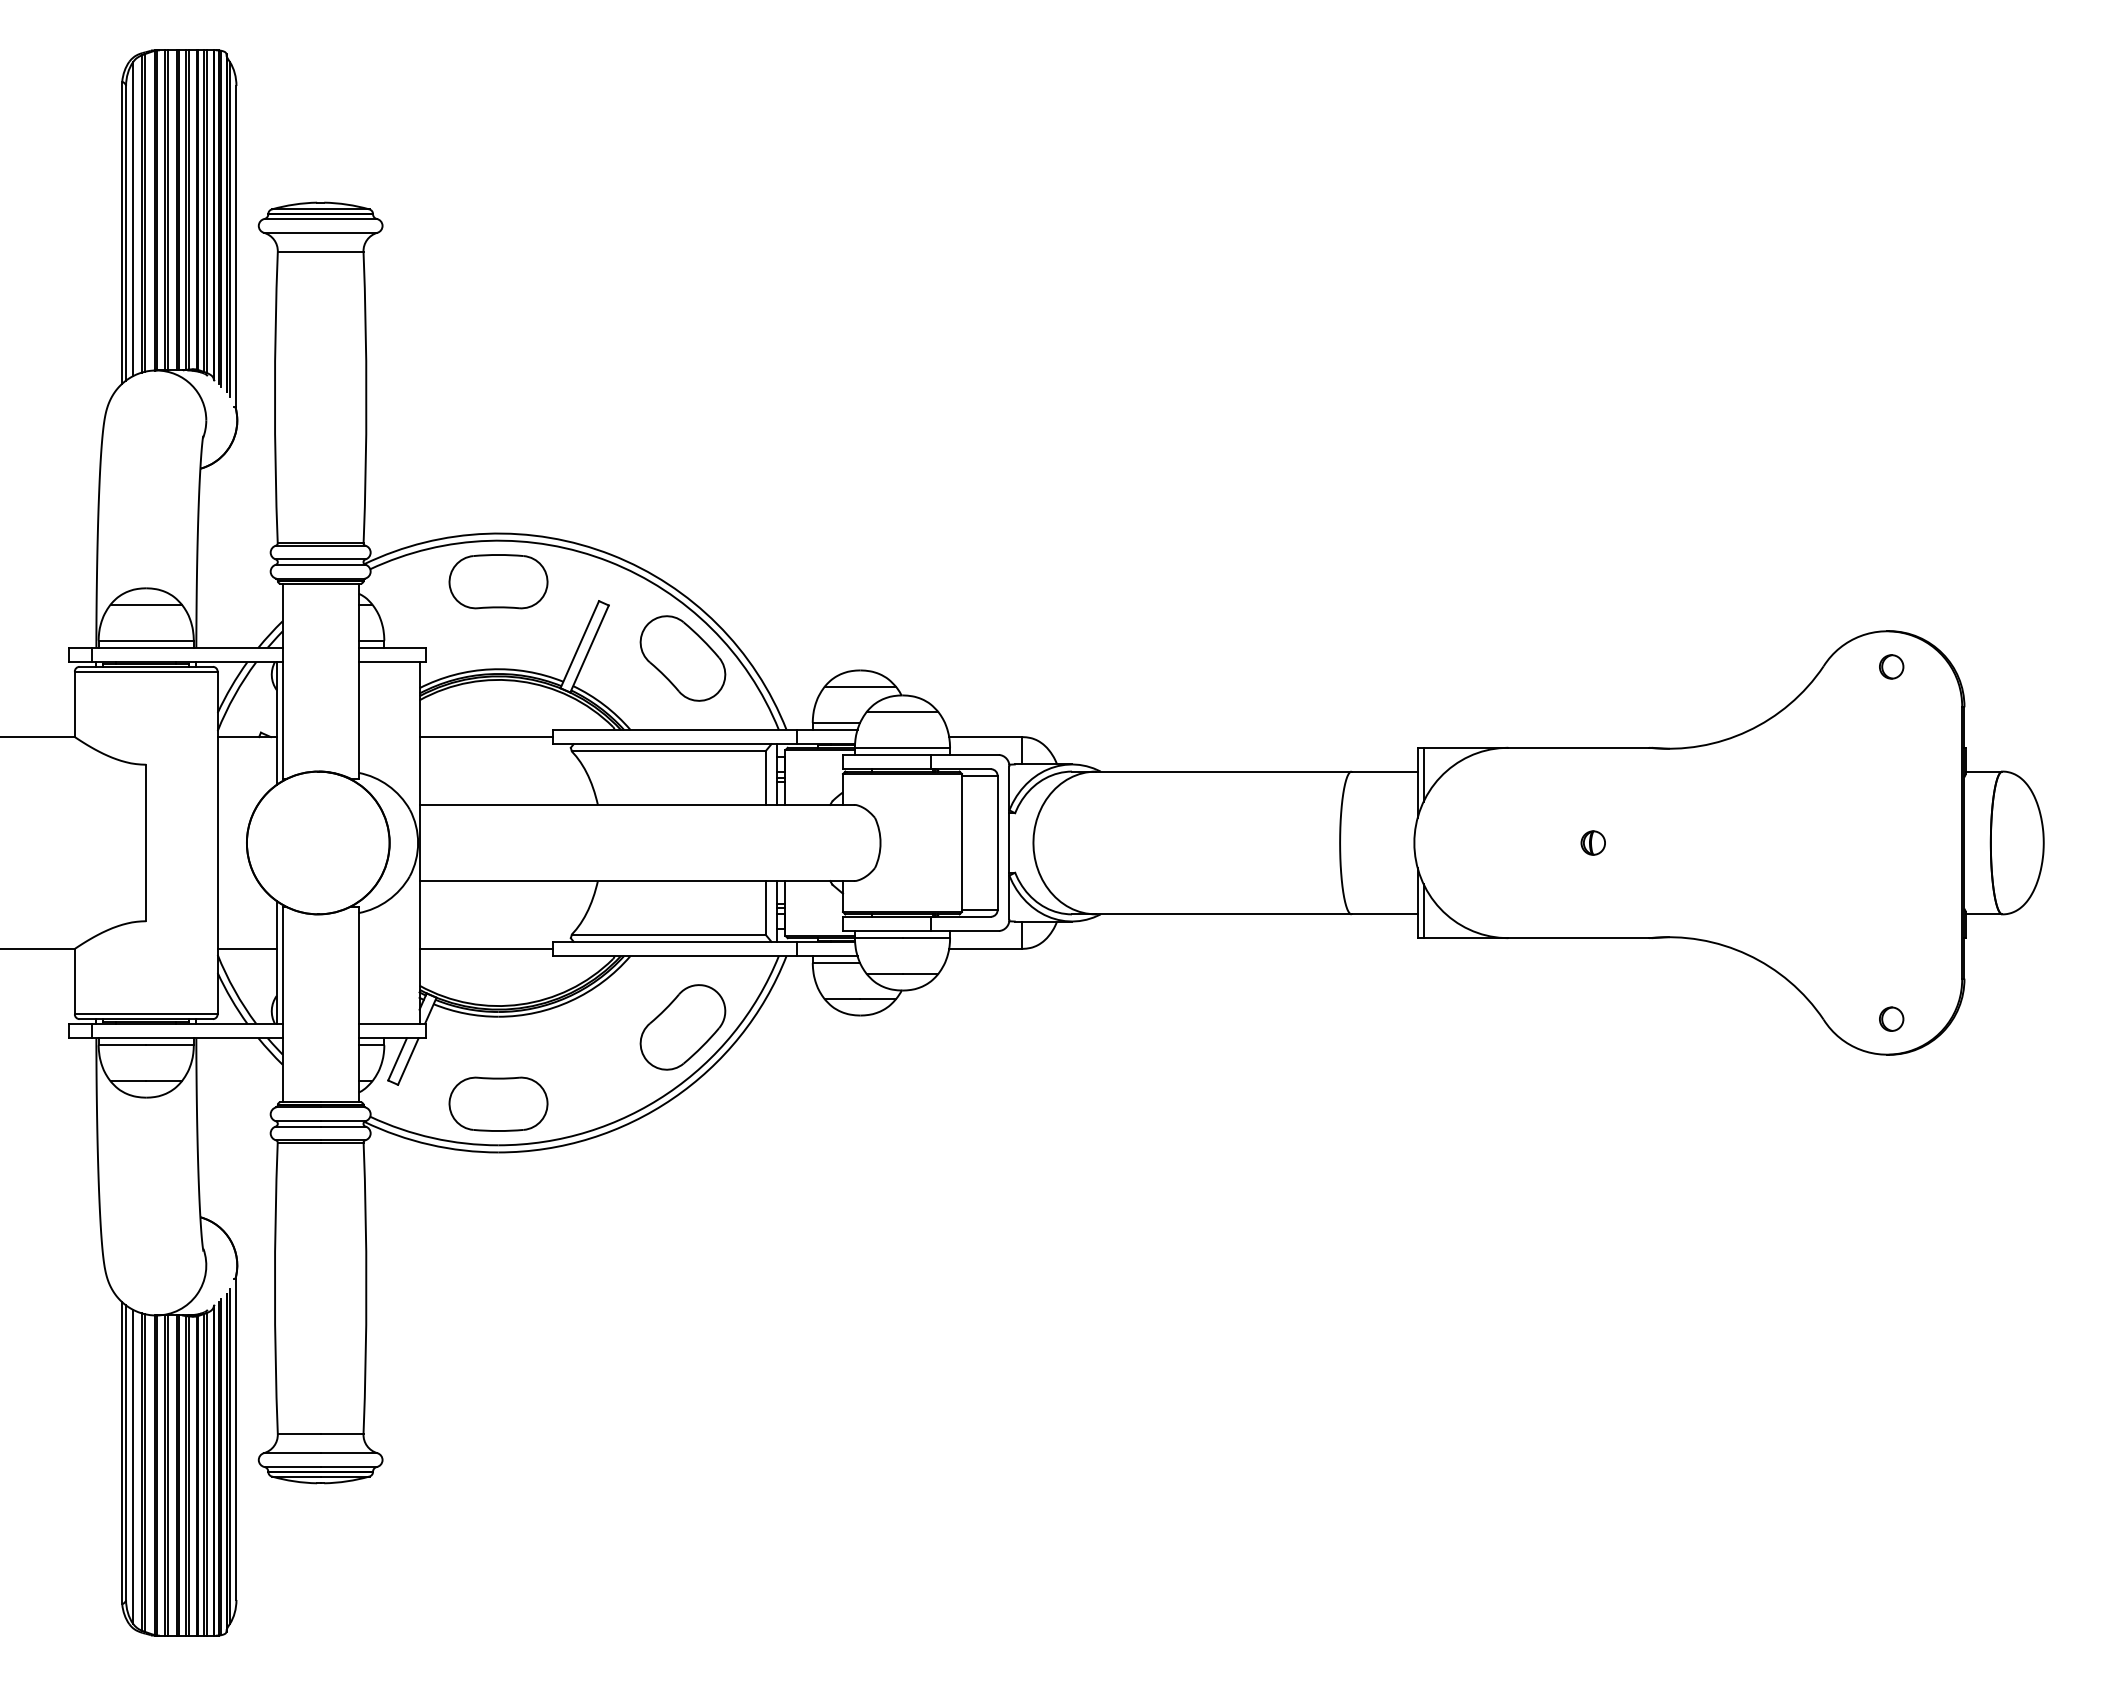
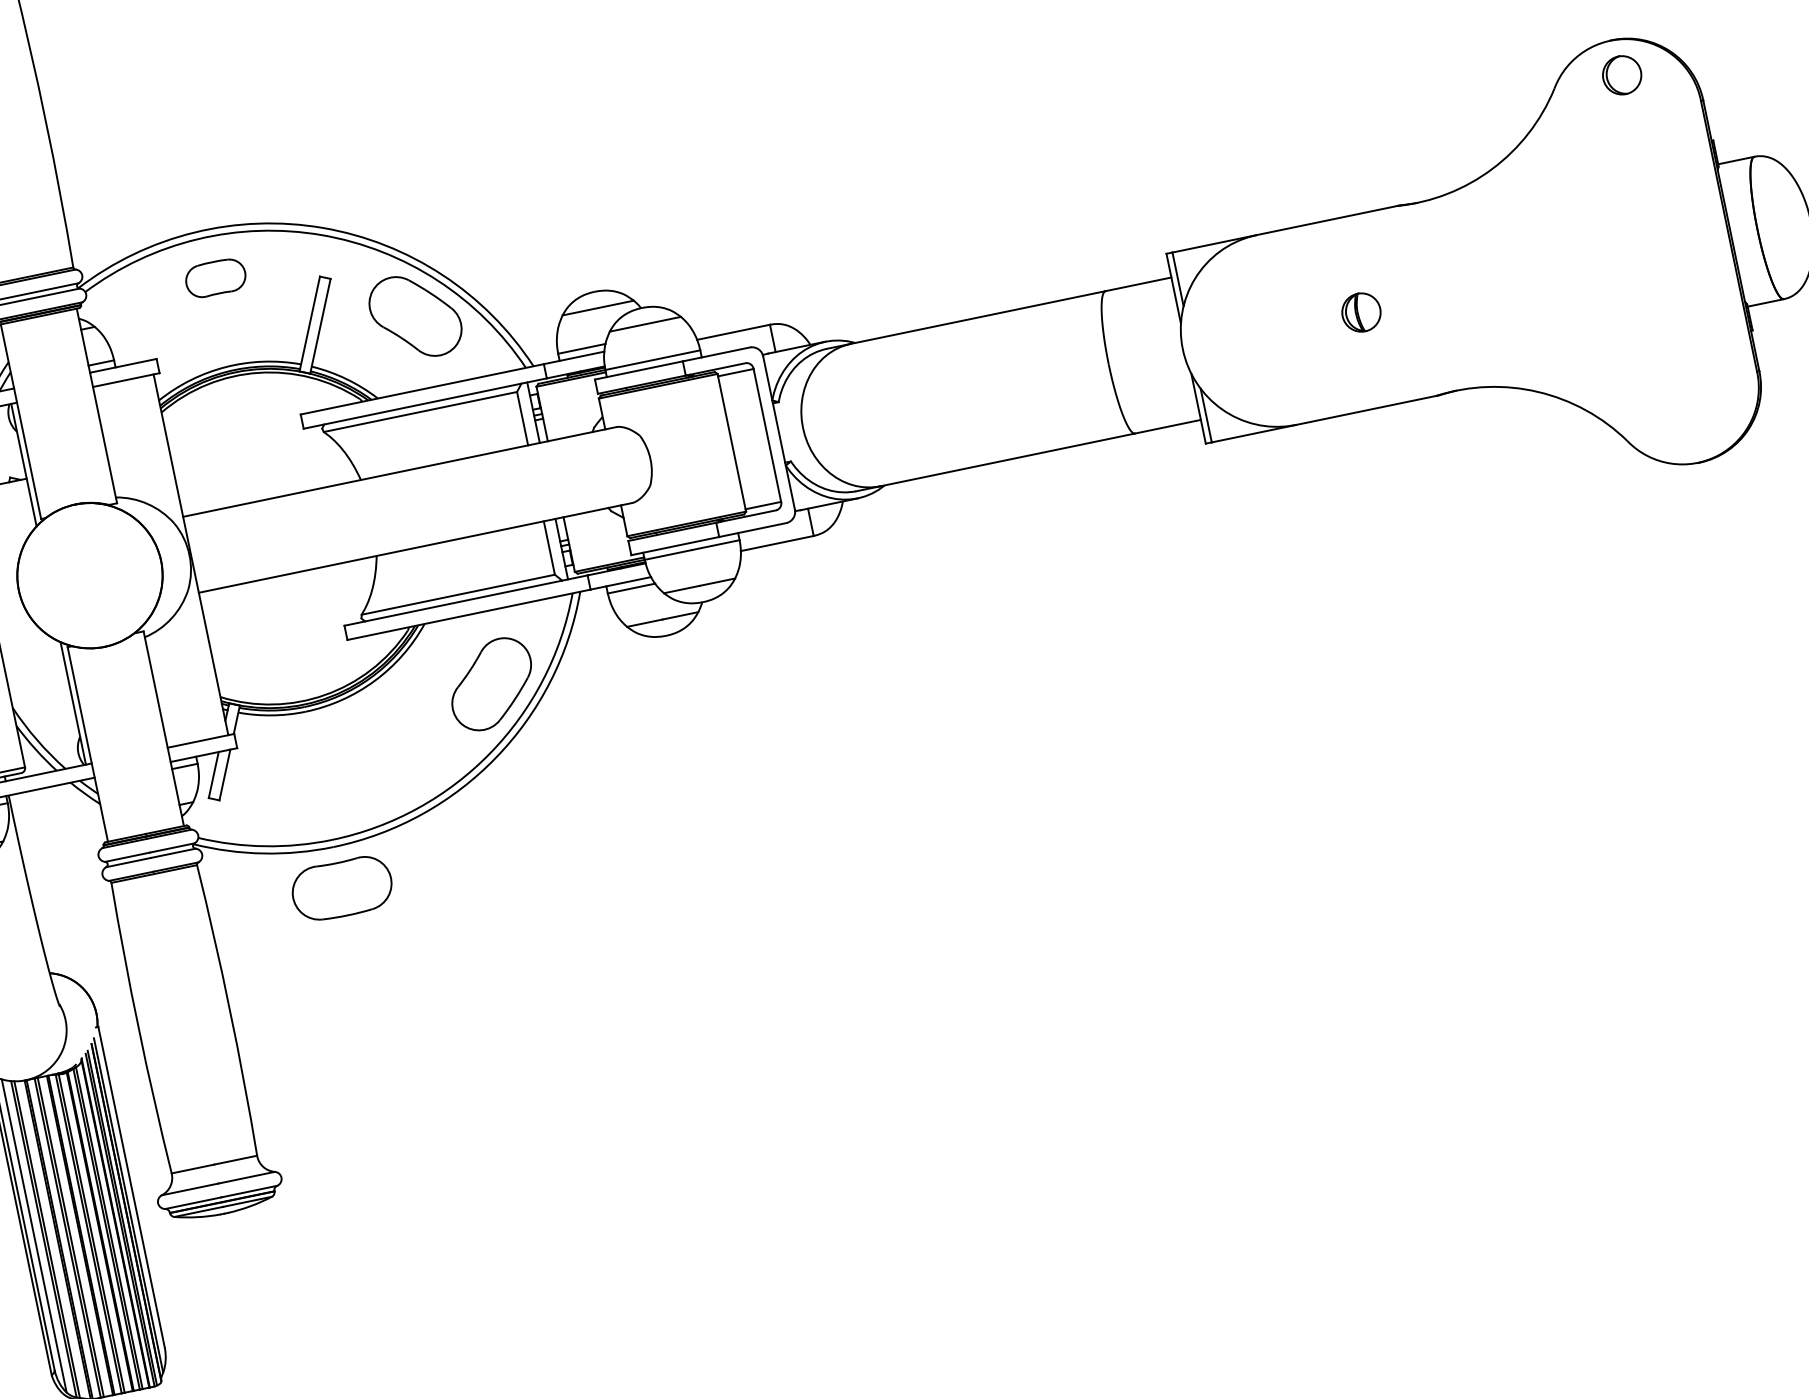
part: (498, 581) -> (215, 277), size x0.6
part: (1891, 666) -> (1622, 74), size x1.6
line: (486, 737) -> (235, 435), removed
part: (1592, 842) -> (1360, 312), size x1.6
line: (246, 948) -> (40, 695), removed
line: (486, 948) -> (279, 646), removed
part: (1891, 1018) -> (1694, 425), removed
part: (498, 1103) -> (342, 887), moved

